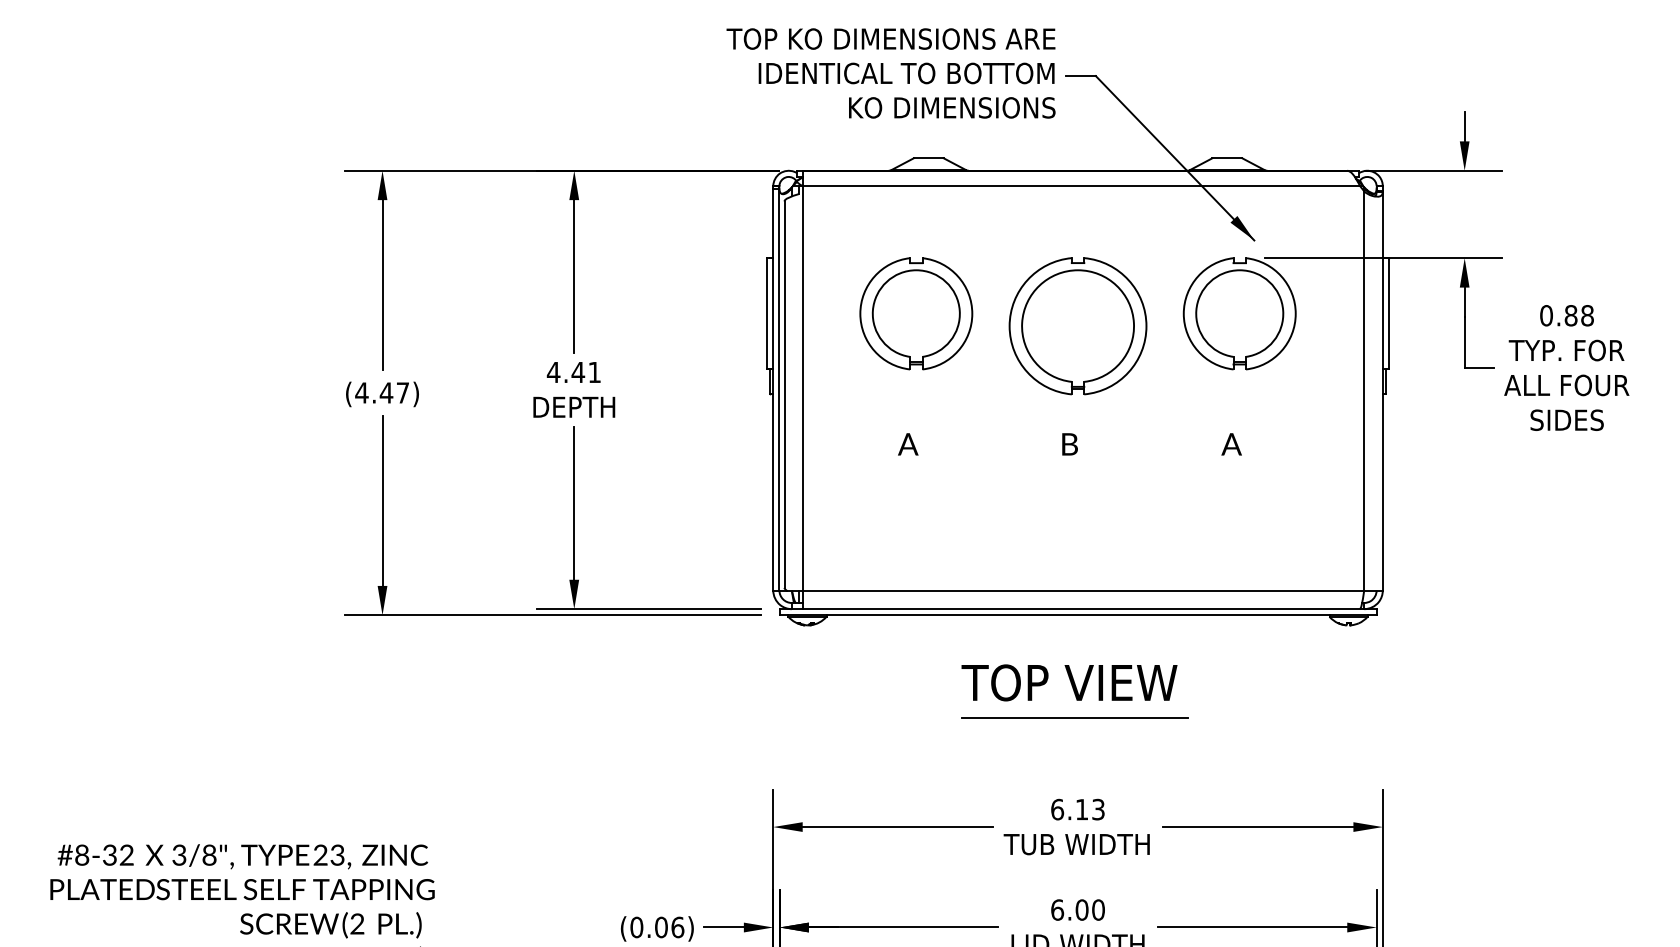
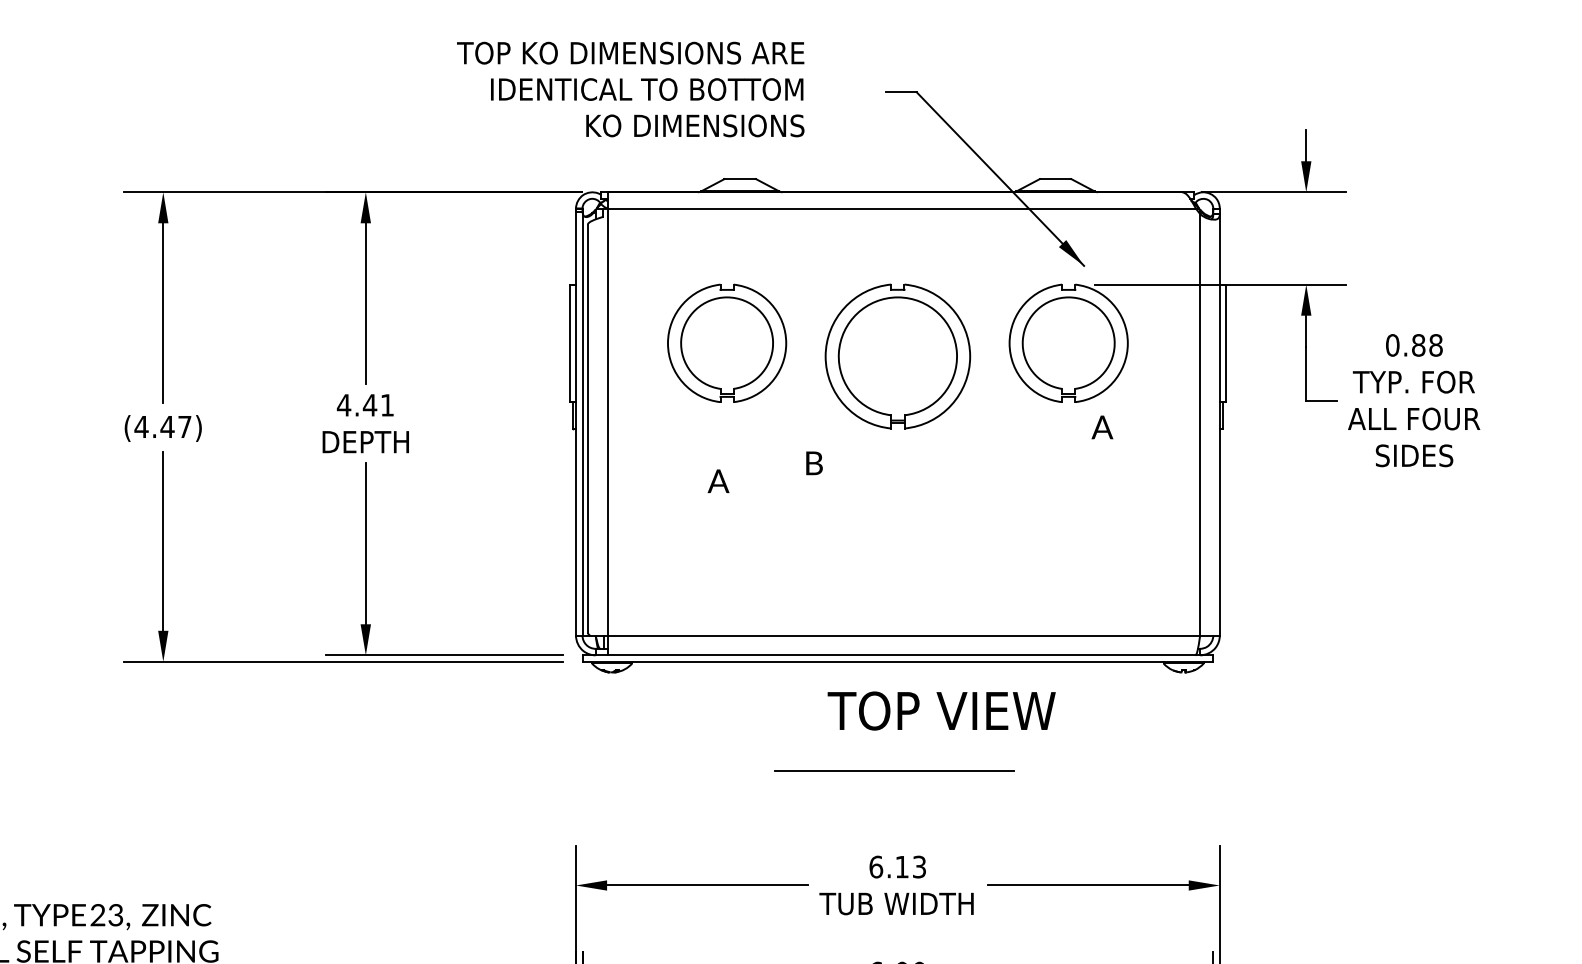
text: (890, 73) -> (630, 89), moved
text: (1069, 444) -> (813, 463), moved
text: (1231, 444) -> (1102, 427), moved
text: (1069, 682) -> (941, 710), moved

